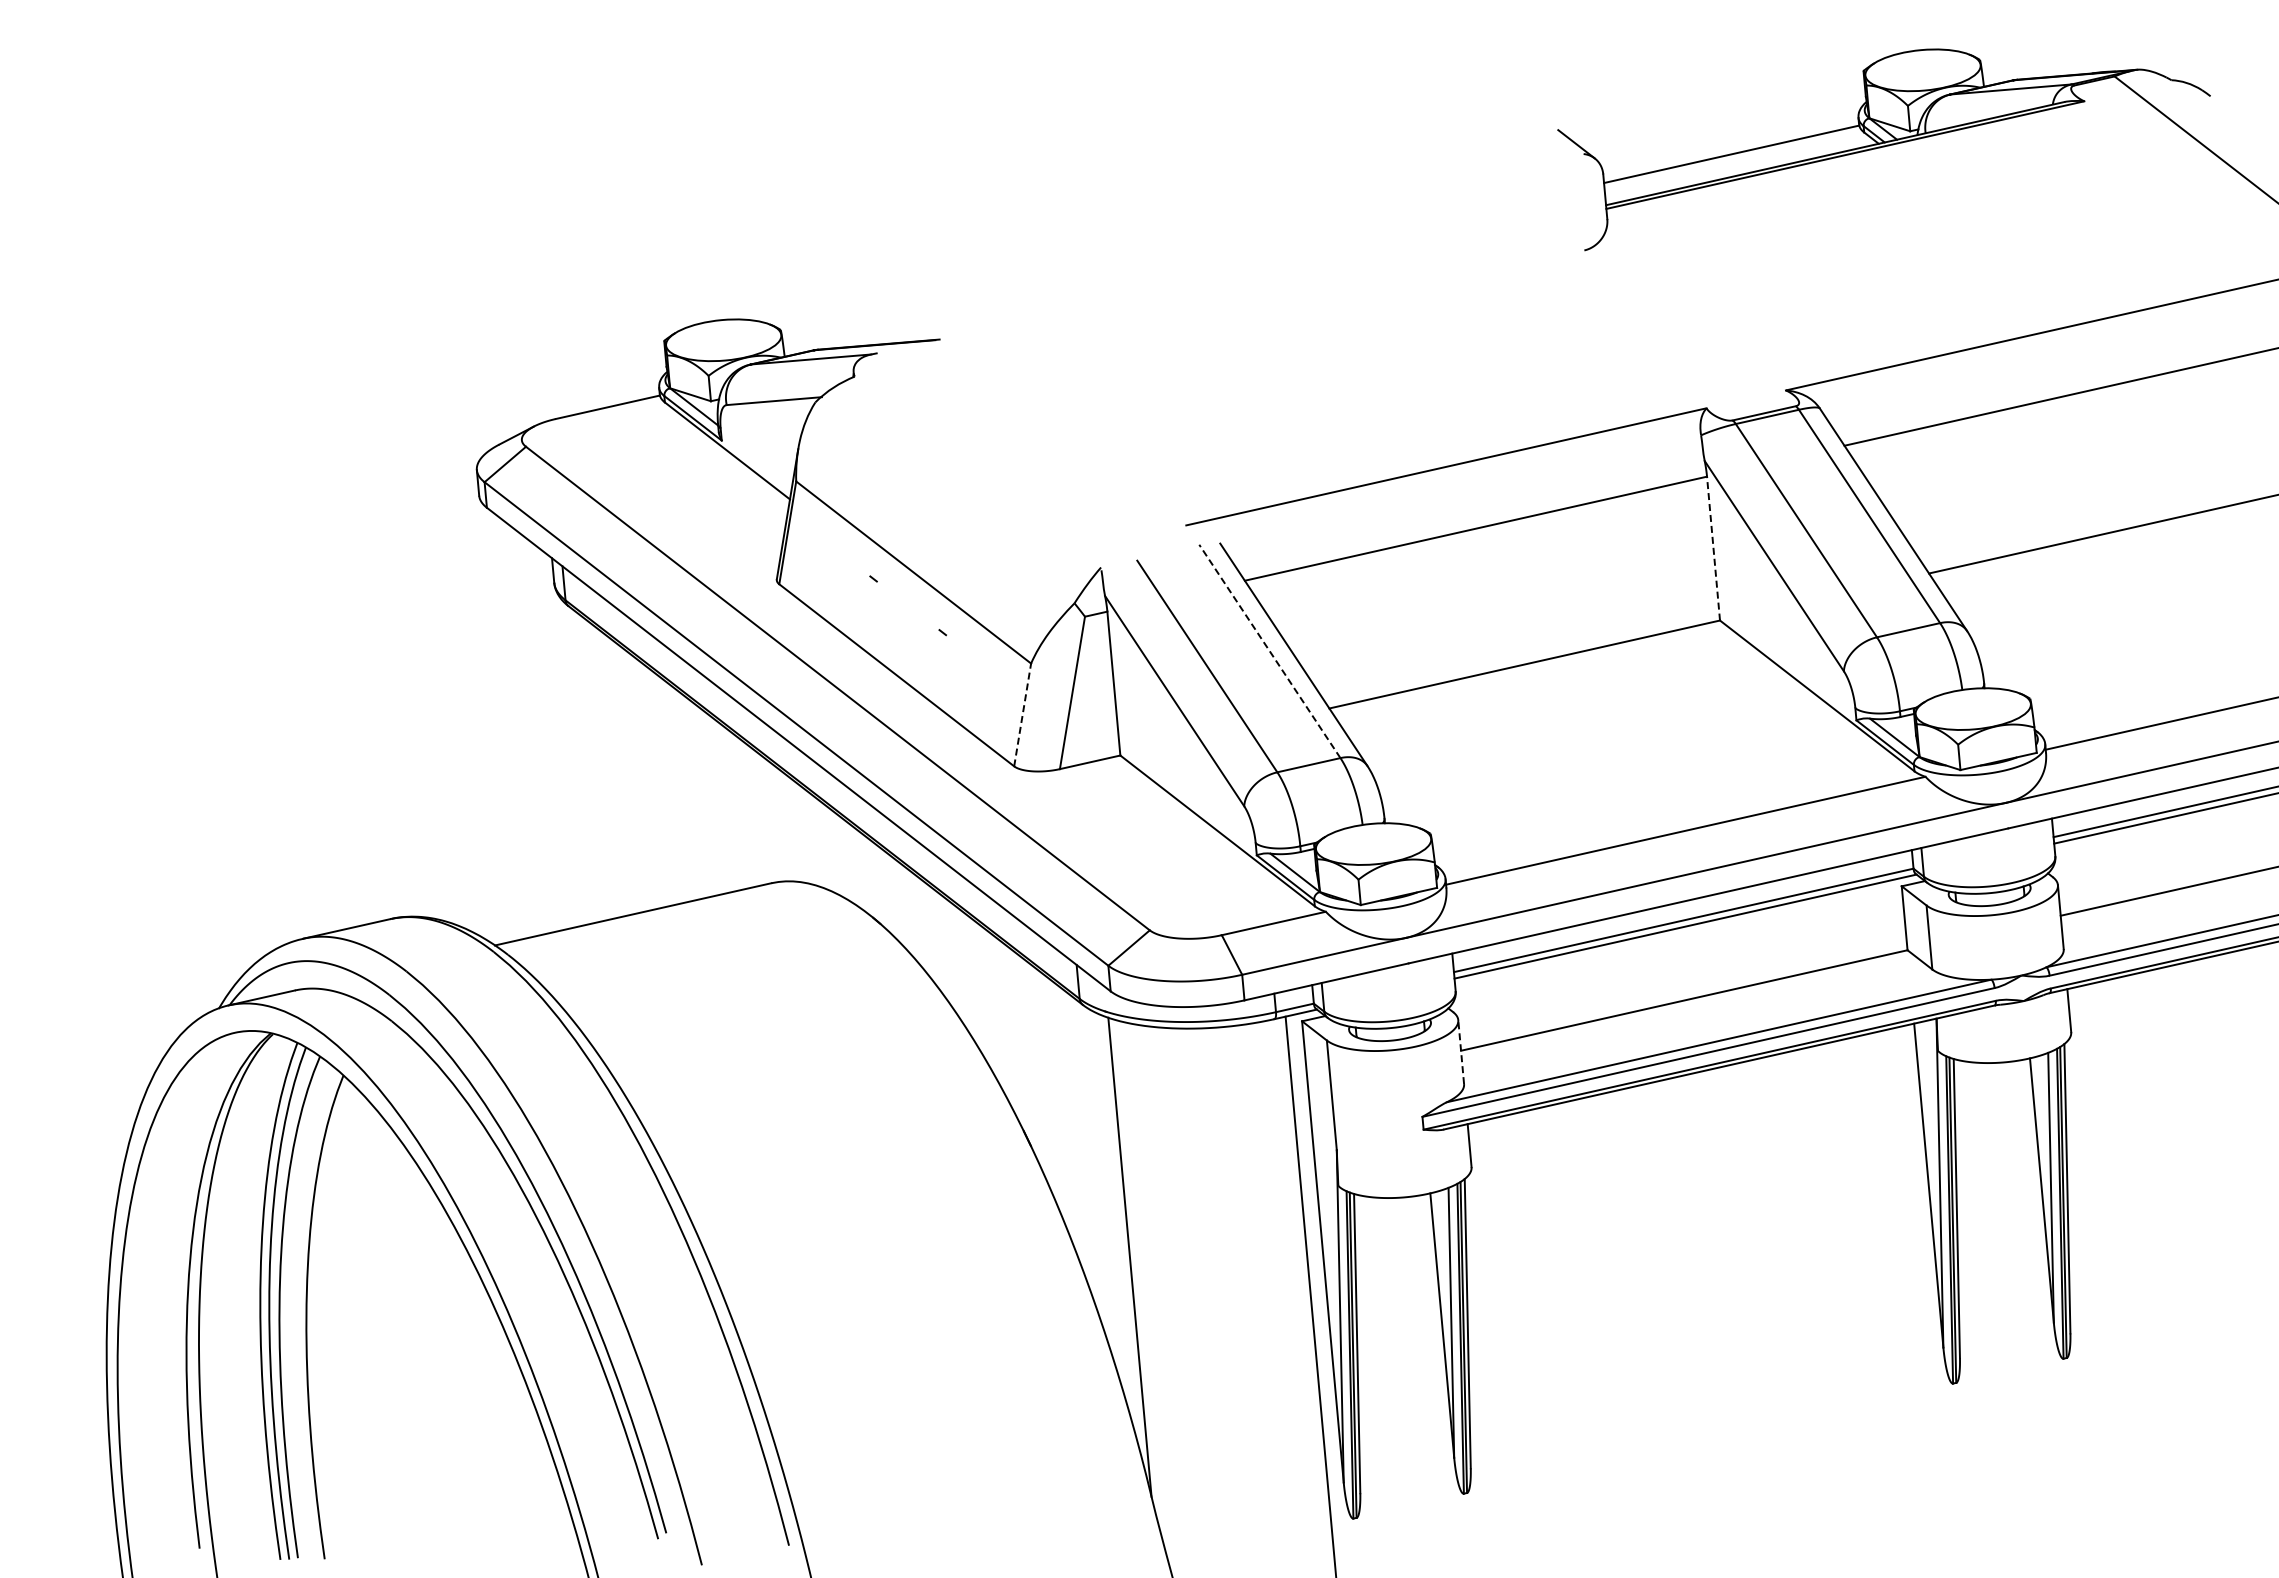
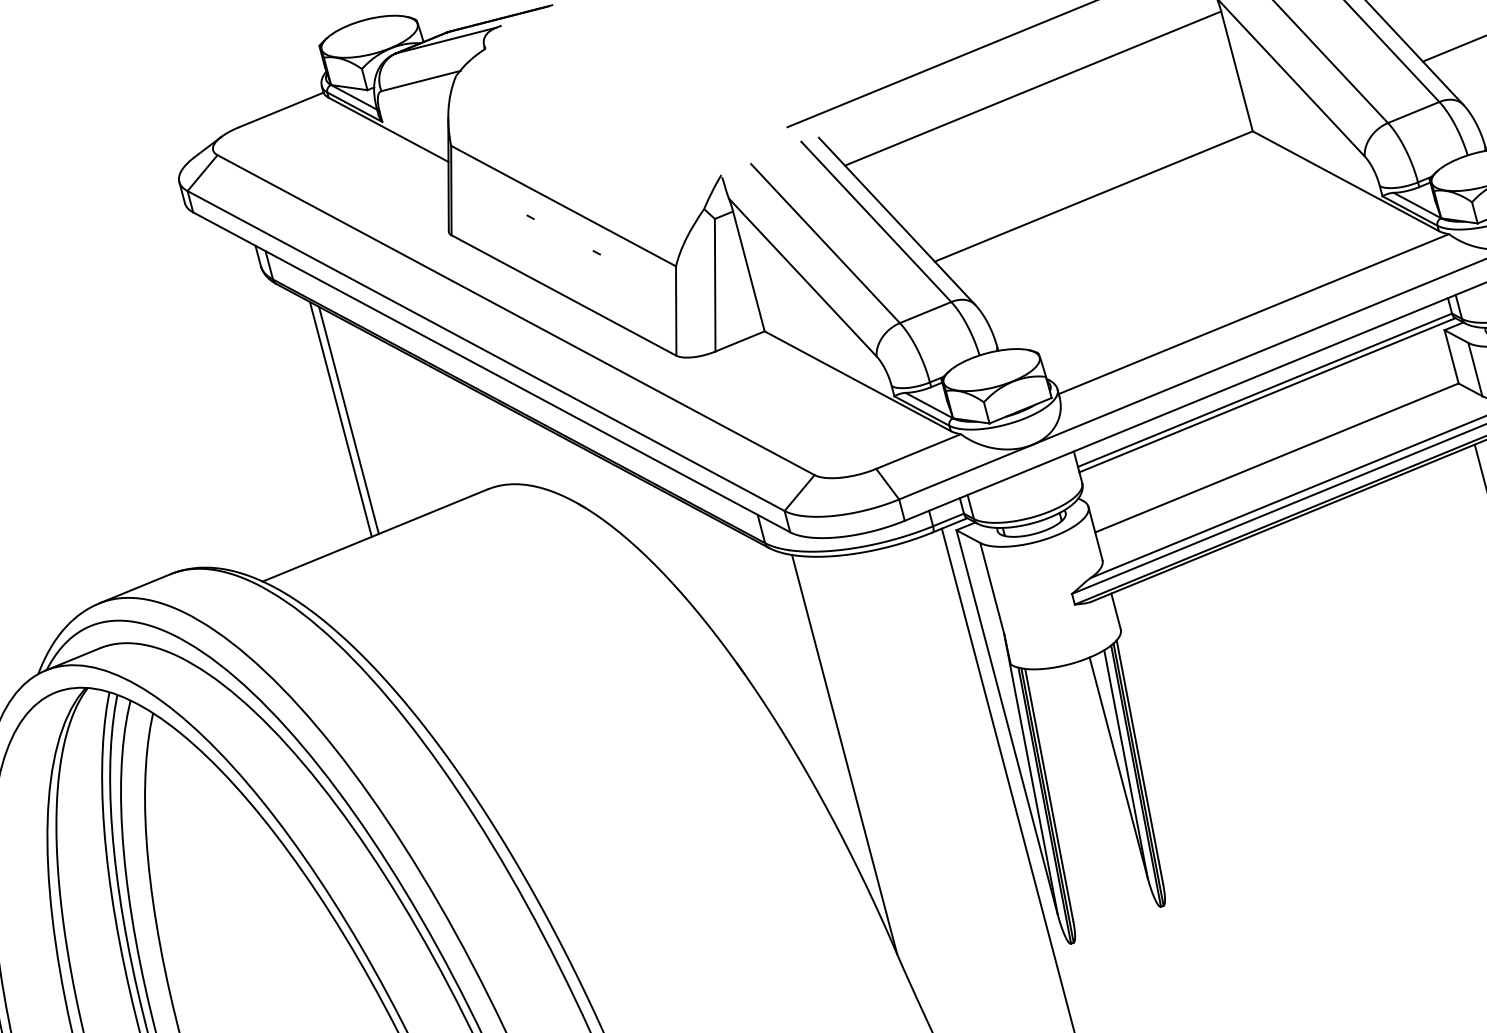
line: (1713, 548) -> (1236, 71), dashed -> solid
line: (1269, 651) -> (875, 222), dashed -> solid
line: (1022, 714) -> (676, 310), dashed -> solid
line: (616, 774) -> (341, 419), added
line: (625, 776) -> (348, 419), added
line: (1461, 1051) -> (1095, 533), dashed -> solid

